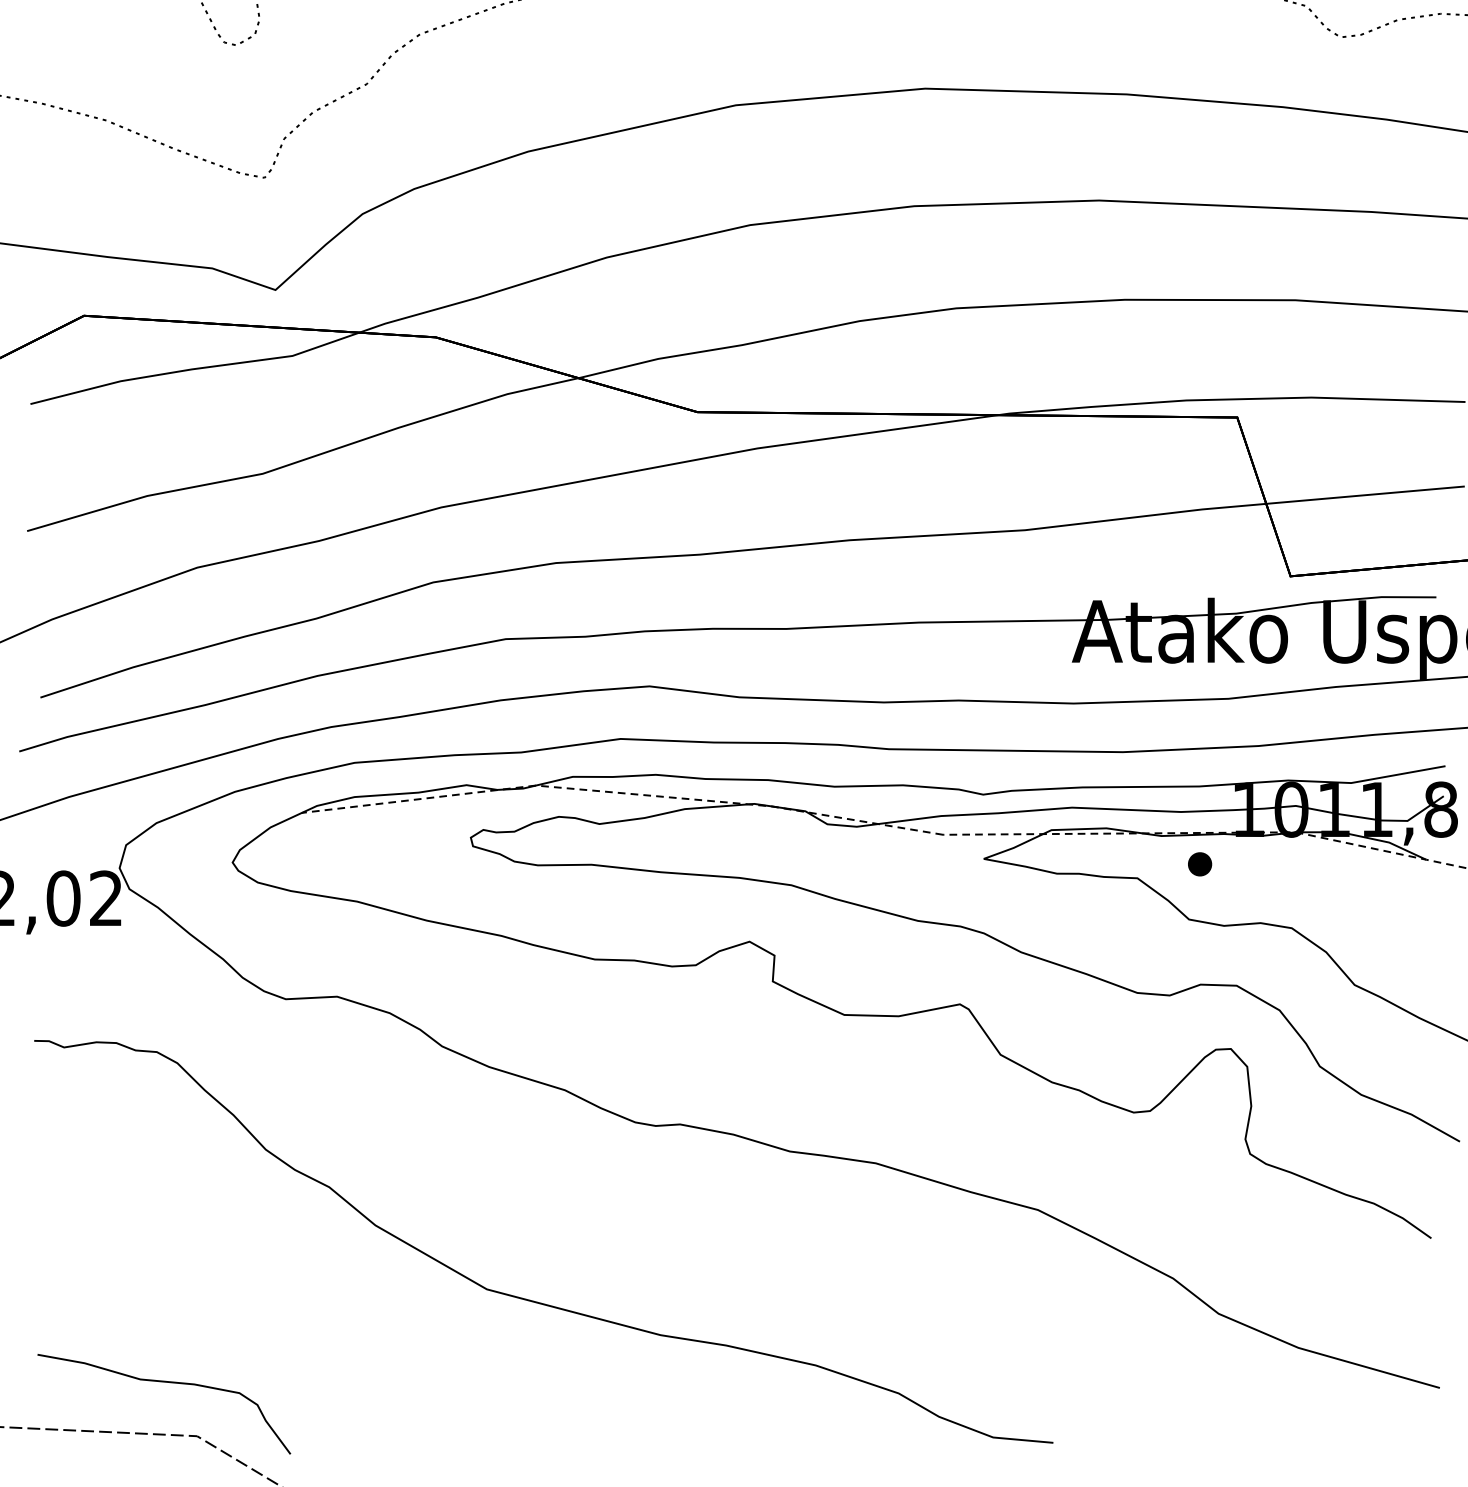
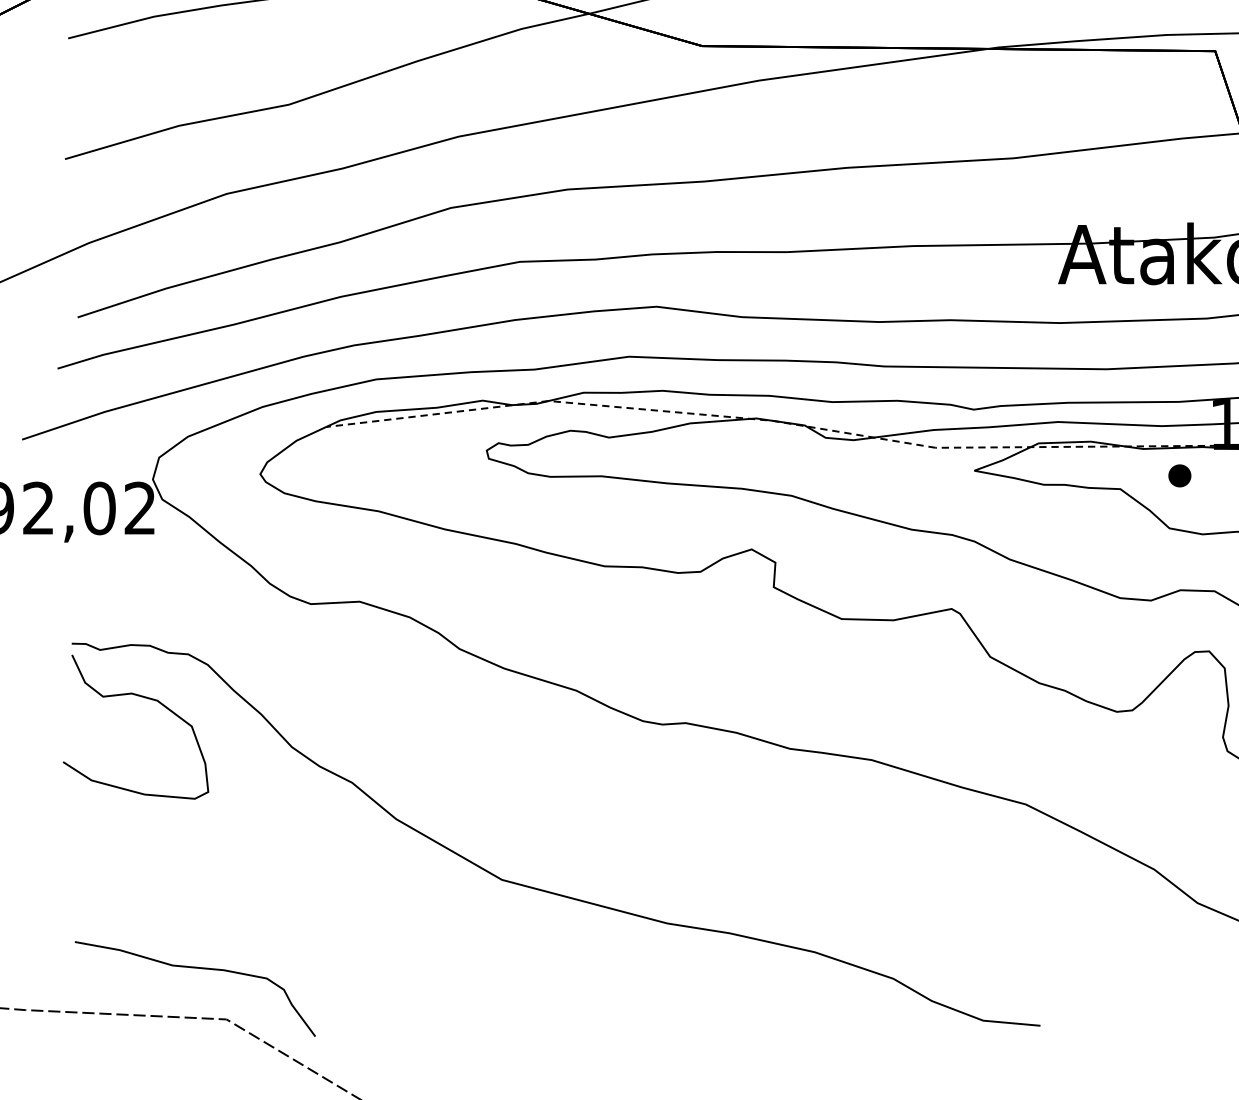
curve: (107, 1097) -> (141, 697), added

